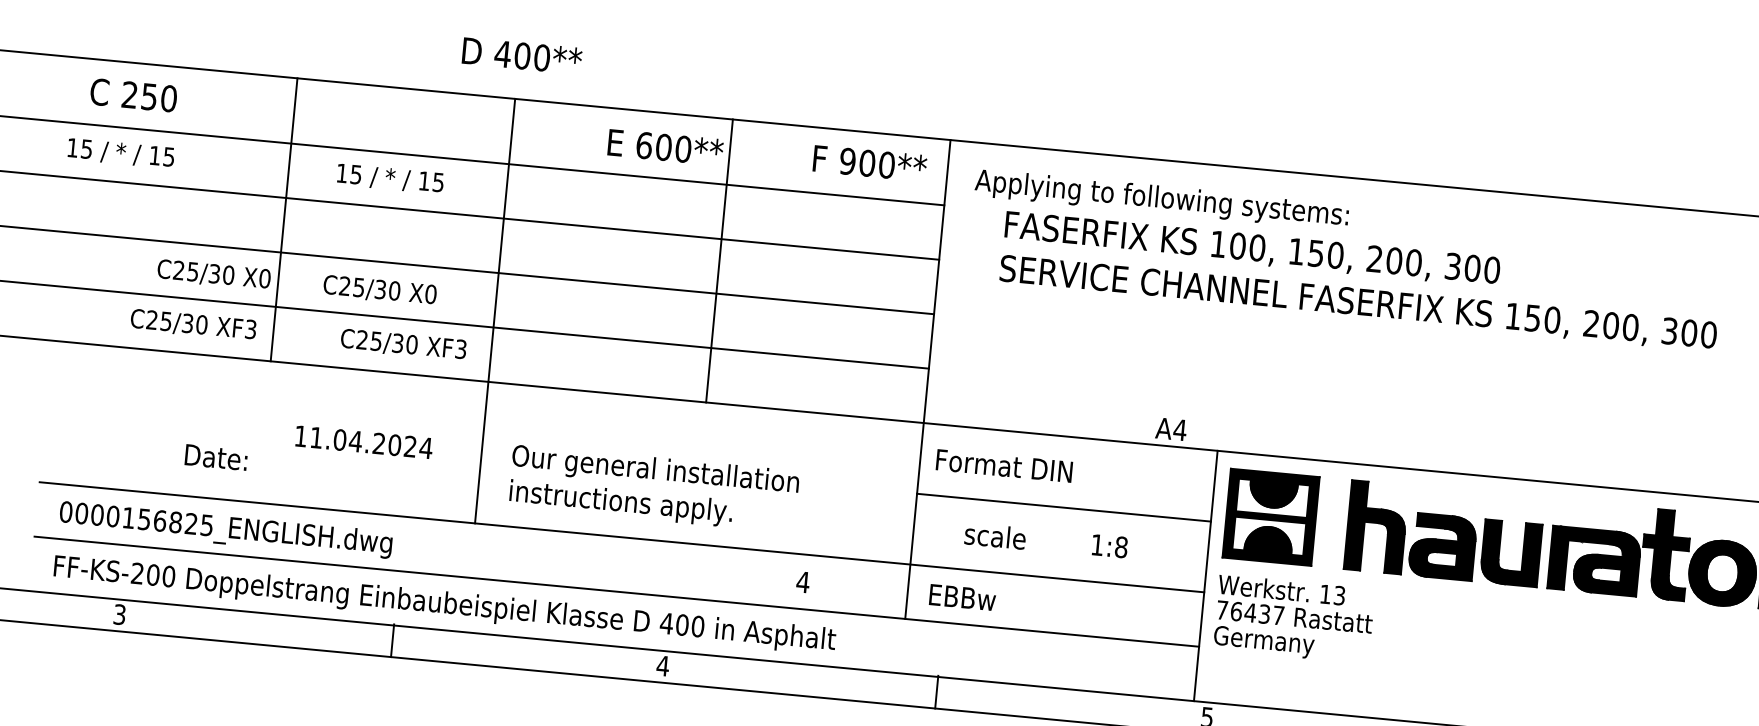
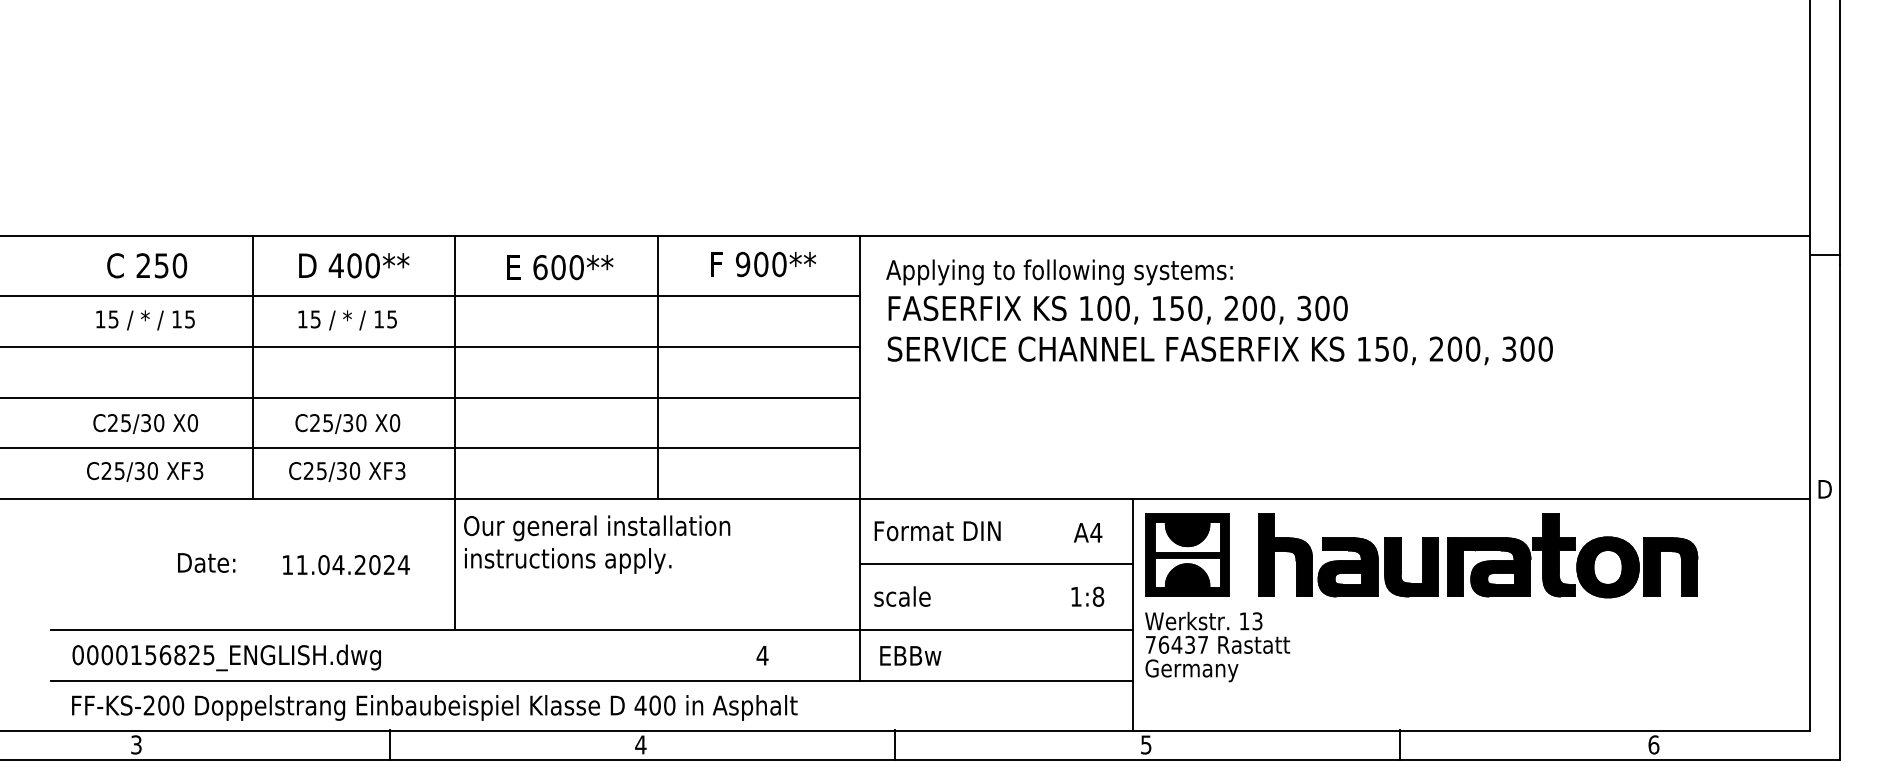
text: (522, 55) -> (354, 265), moved
text: (134, 95) -> (147, 265), moved
text: (665, 147) -> (560, 267), moved
text: (121, 153) -> (145, 320), moved
text: (869, 163) -> (763, 264), moved
text: (213, 274) -> (145, 423), moved
text: (1359, 281) -> (1219, 330), moved
text: (193, 324) -> (145, 471), moved
text: (403, 344) -> (347, 471), moved
text: (1171, 428) -> (1088, 532), moved
text: (216, 457) -> (206, 562), moved
text: (654, 488) -> (597, 544), moved
text: (995, 536) -> (902, 596), moved
text: (1109, 545) -> (1087, 596), moved

